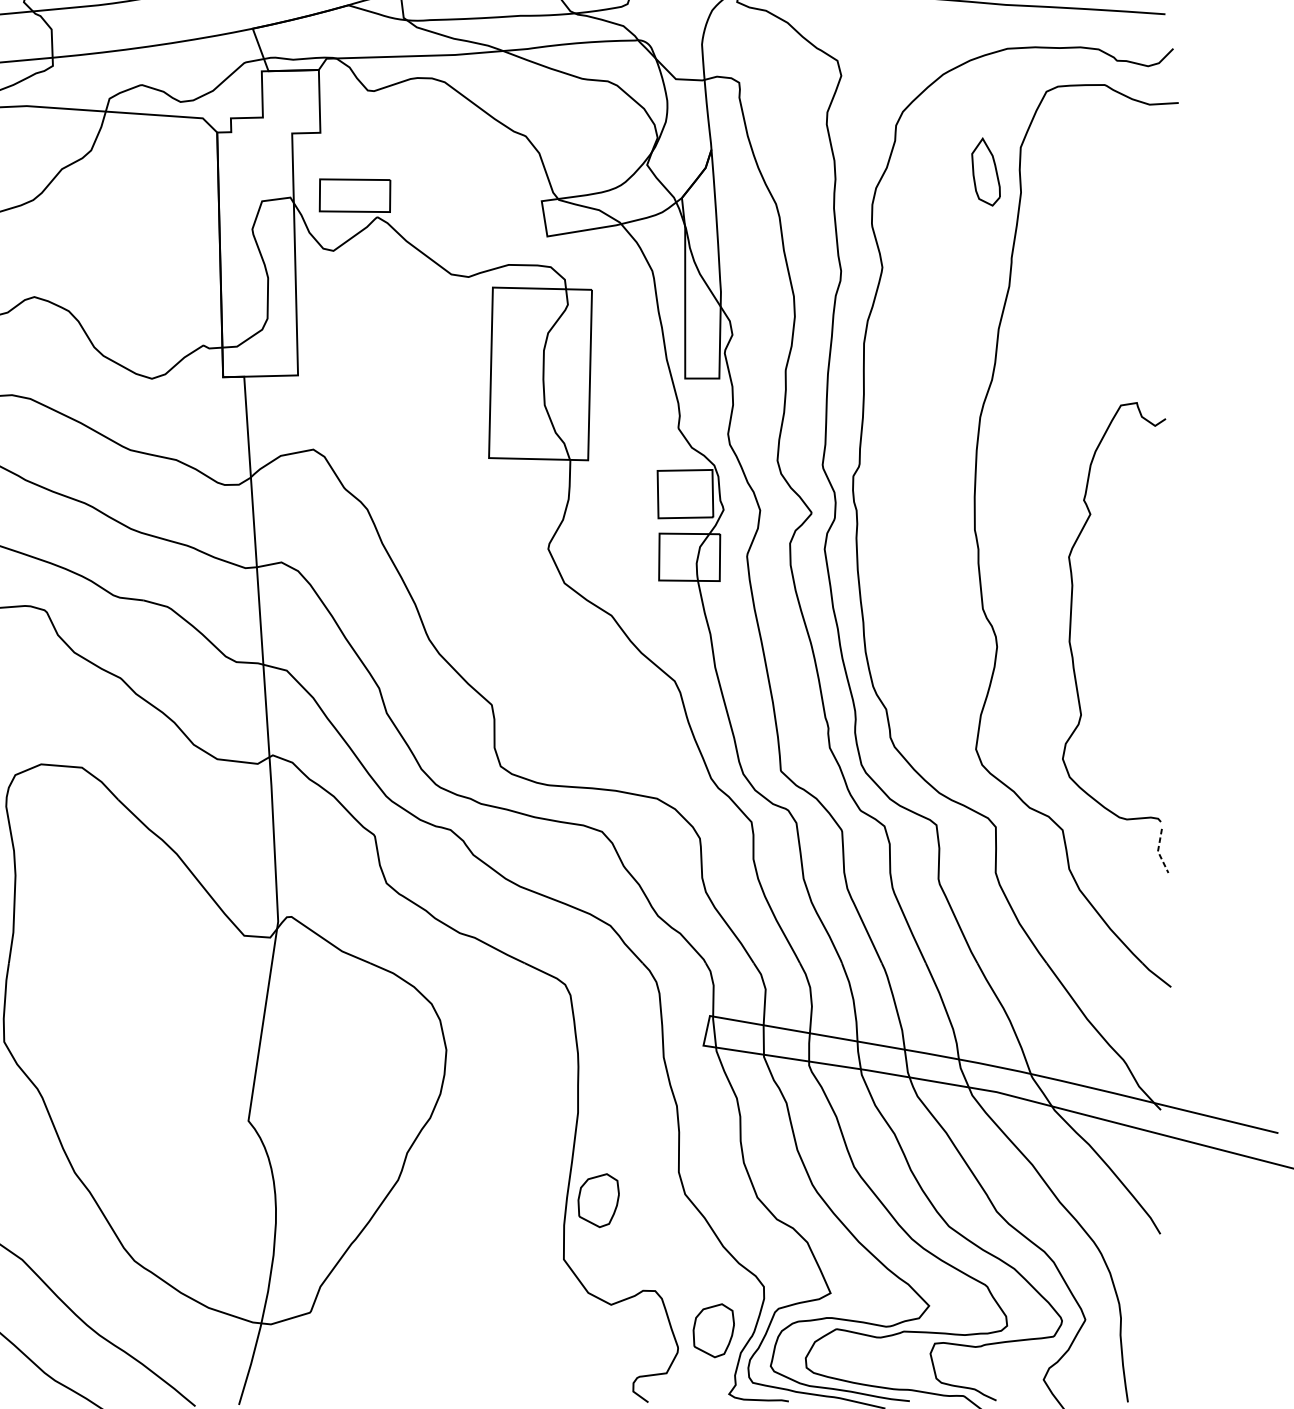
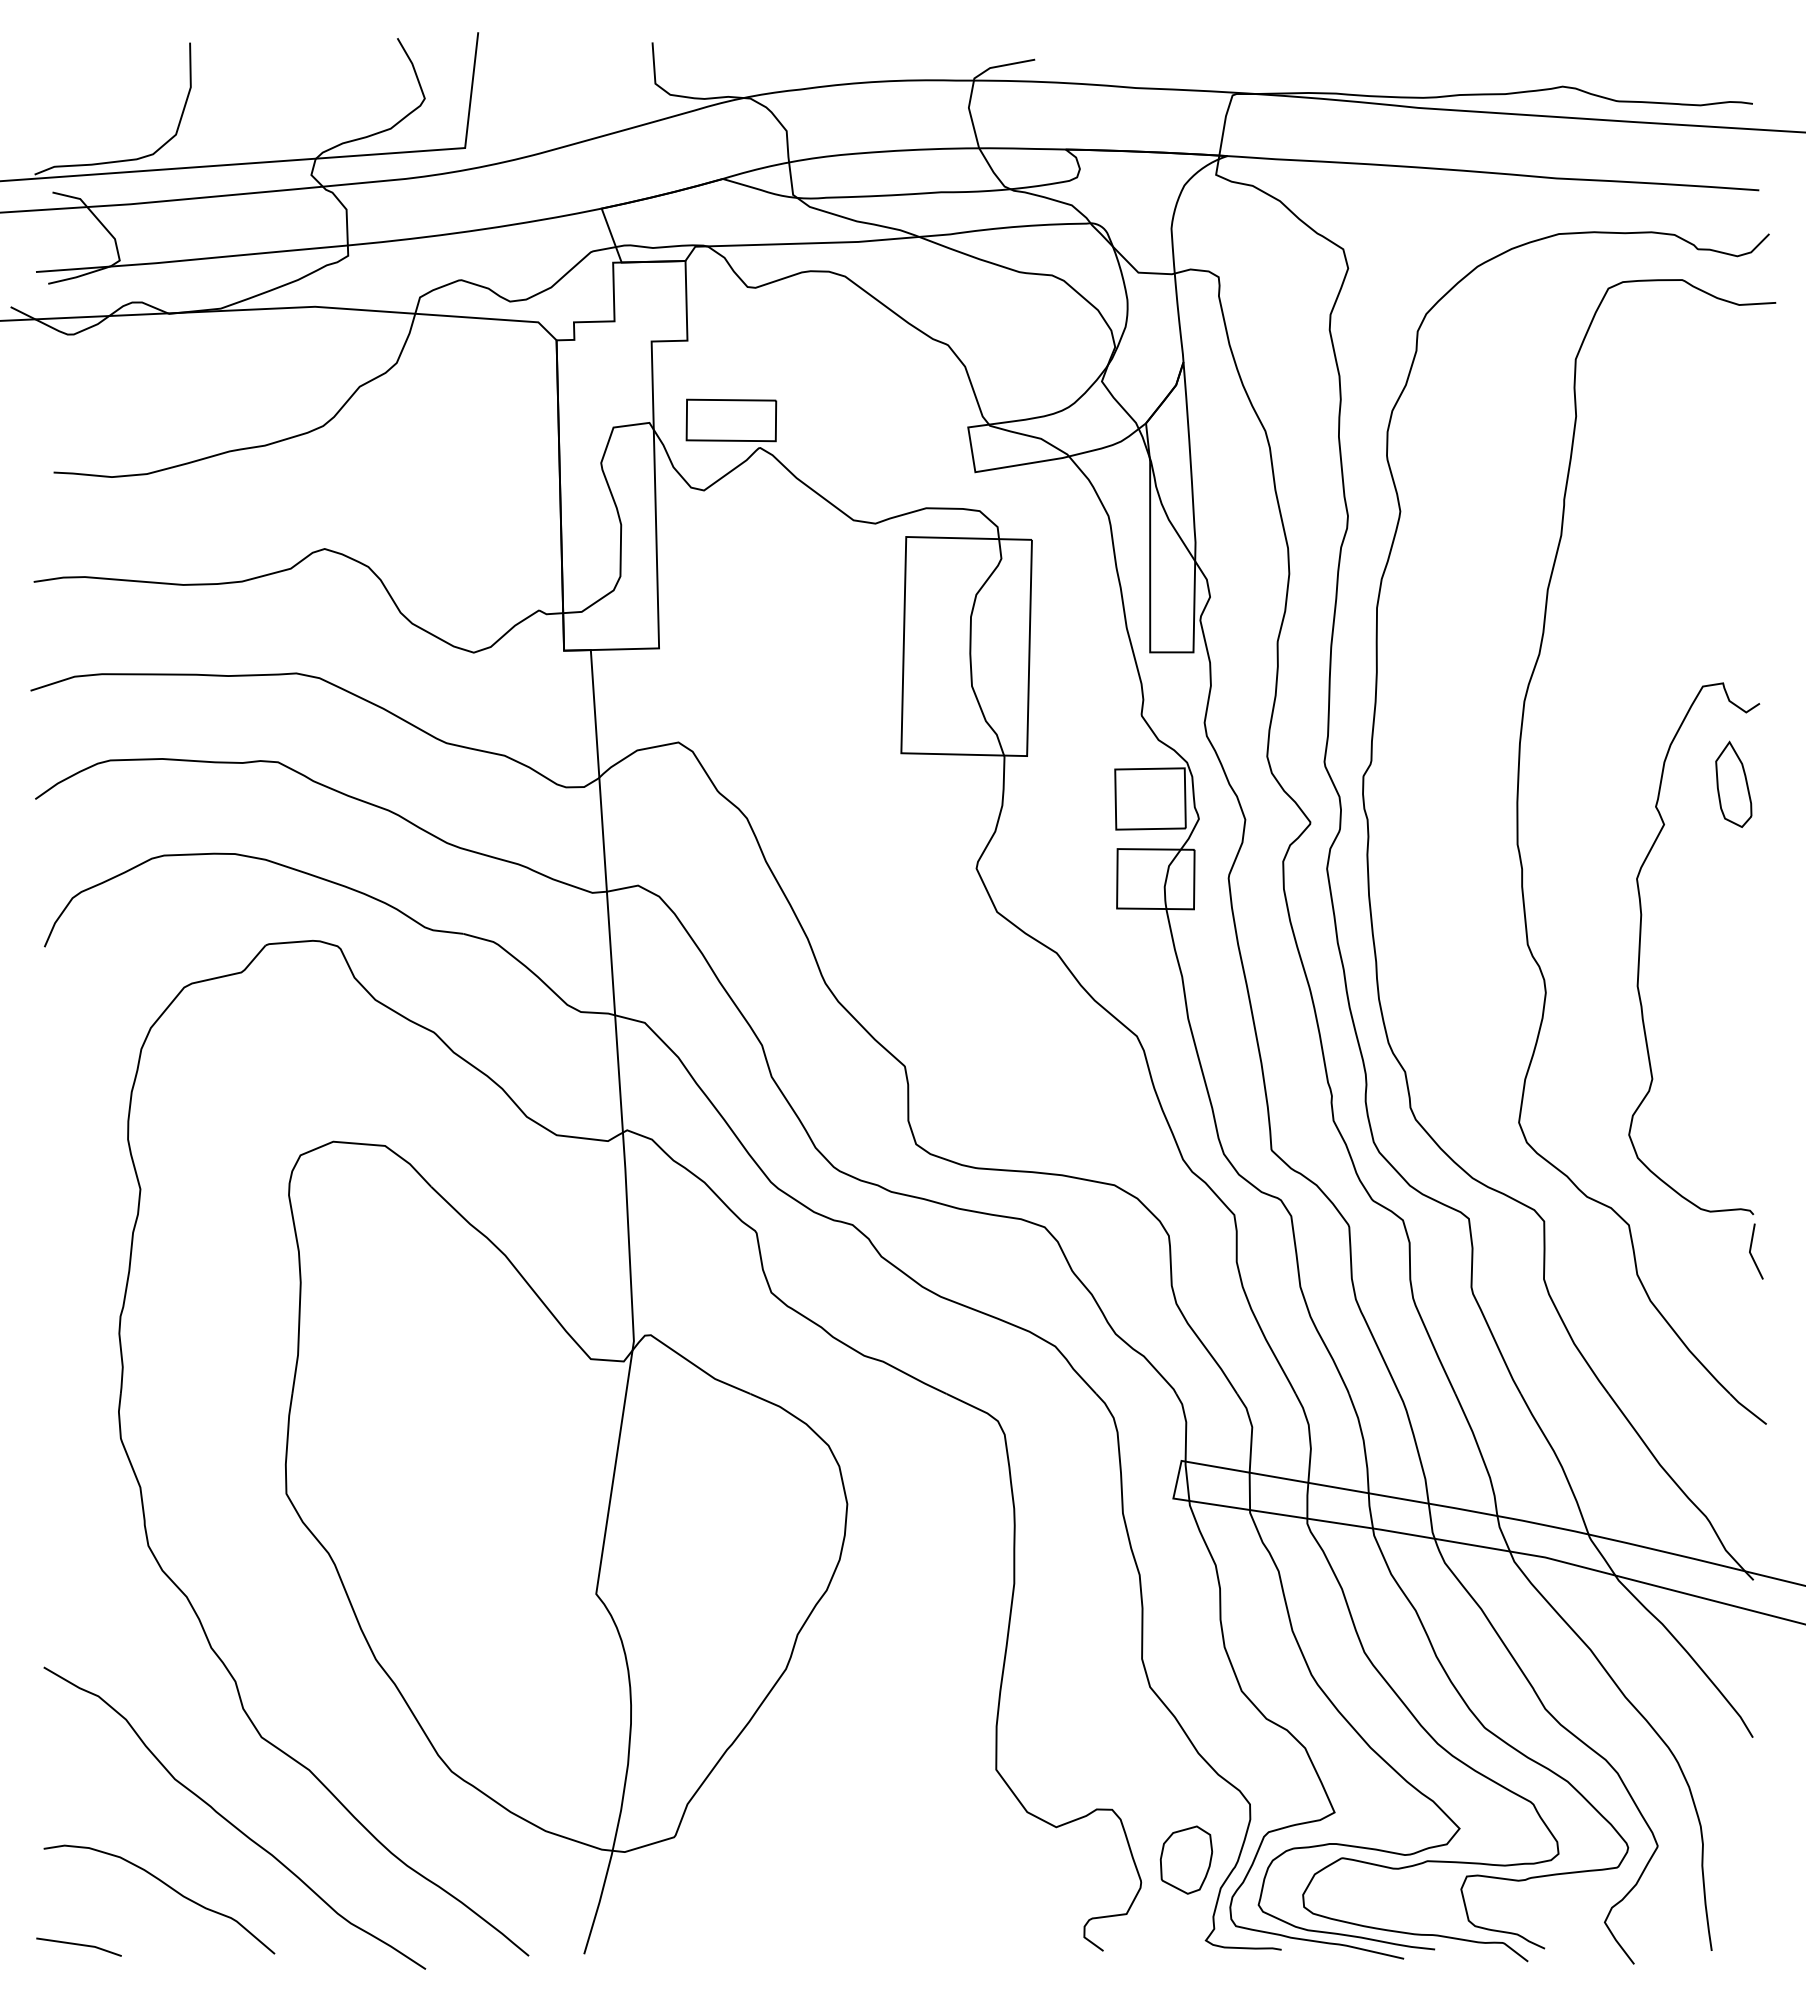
part: (985, 171) -> (1733, 783), moved
line: (1157, 851) -> (1749, 1252), dashed -> solid
part: (598, 1200) -> (1040, 1694), removed

